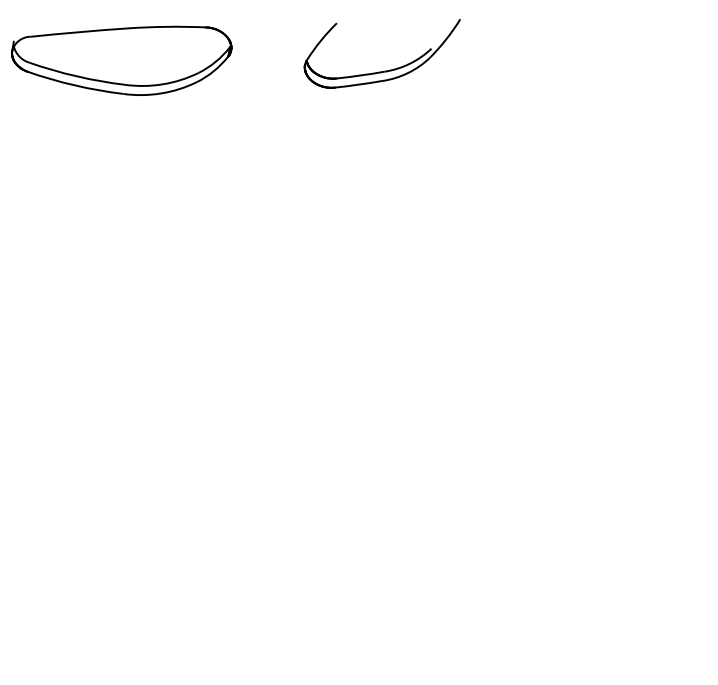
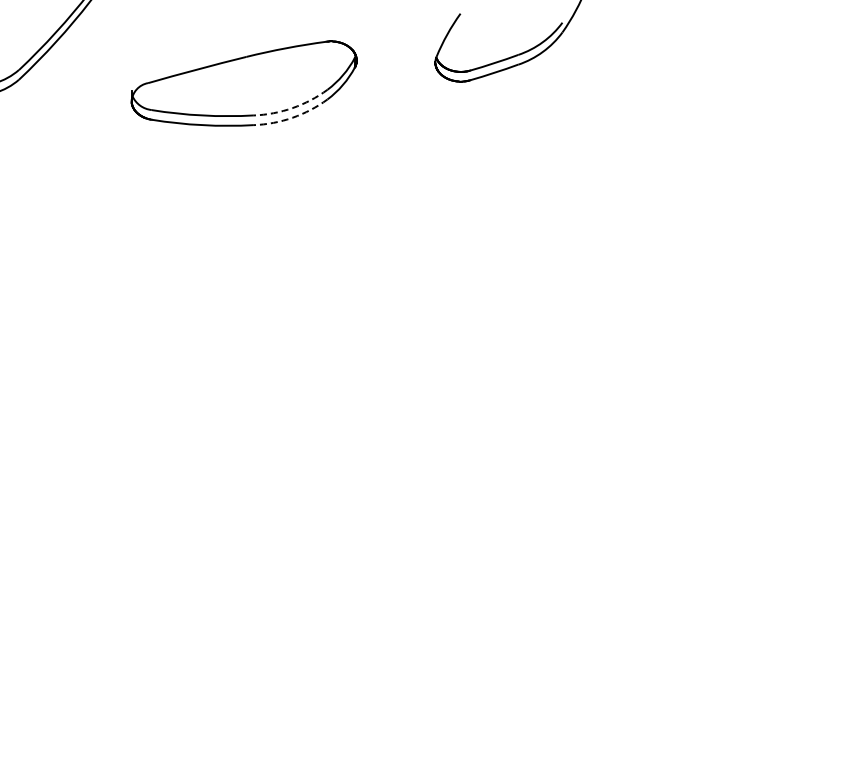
arc: (162, 84) -> (292, 108), solid -> dashed
arc: (161, 93) -> (292, 117), solid -> dashed

